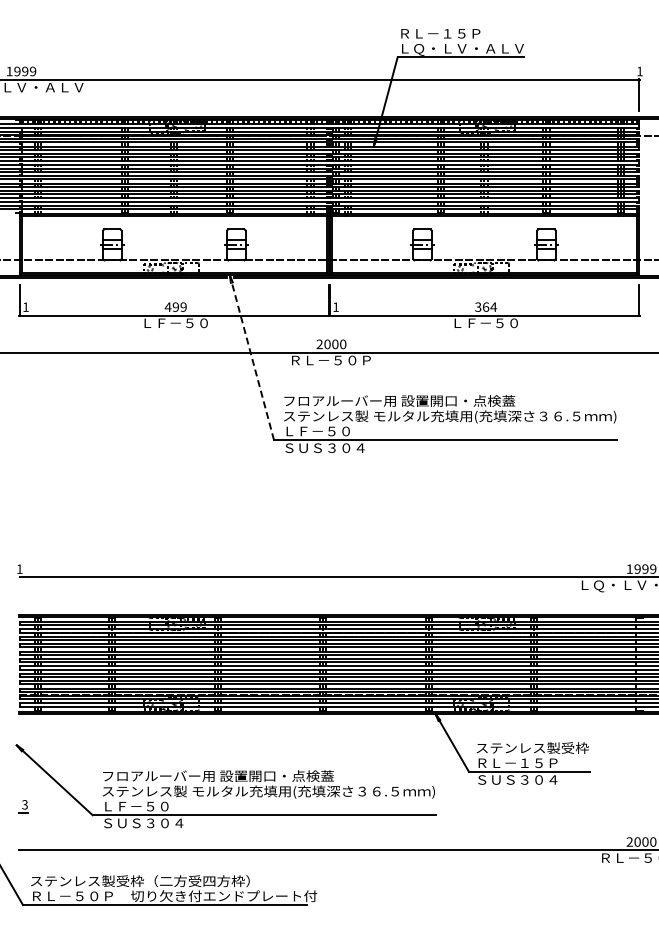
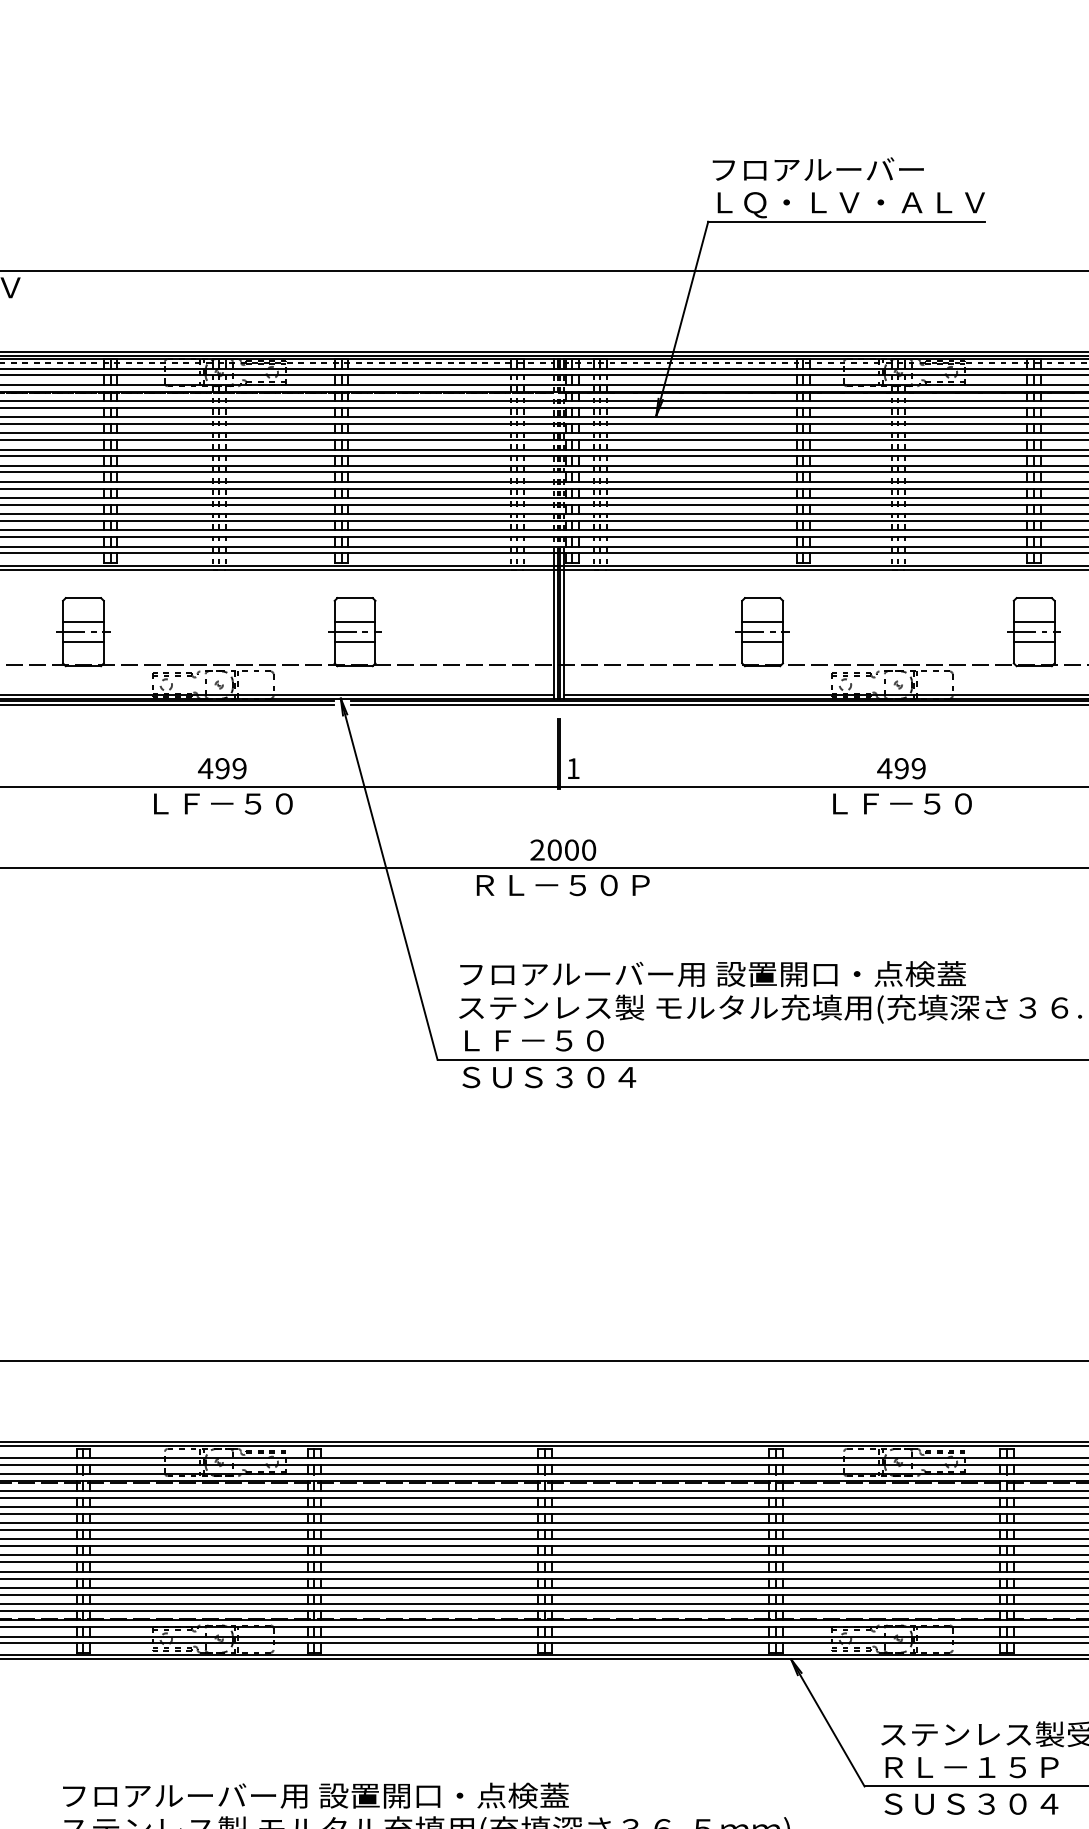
text: (447, 33) -> (817, 169), ＲＬ－１５Ｐ -> フロアルーバー
text: (485, 306) -> (900, 767), 364 -> 499
line: (251, 357) -> (388, 878), dashed -> solid

